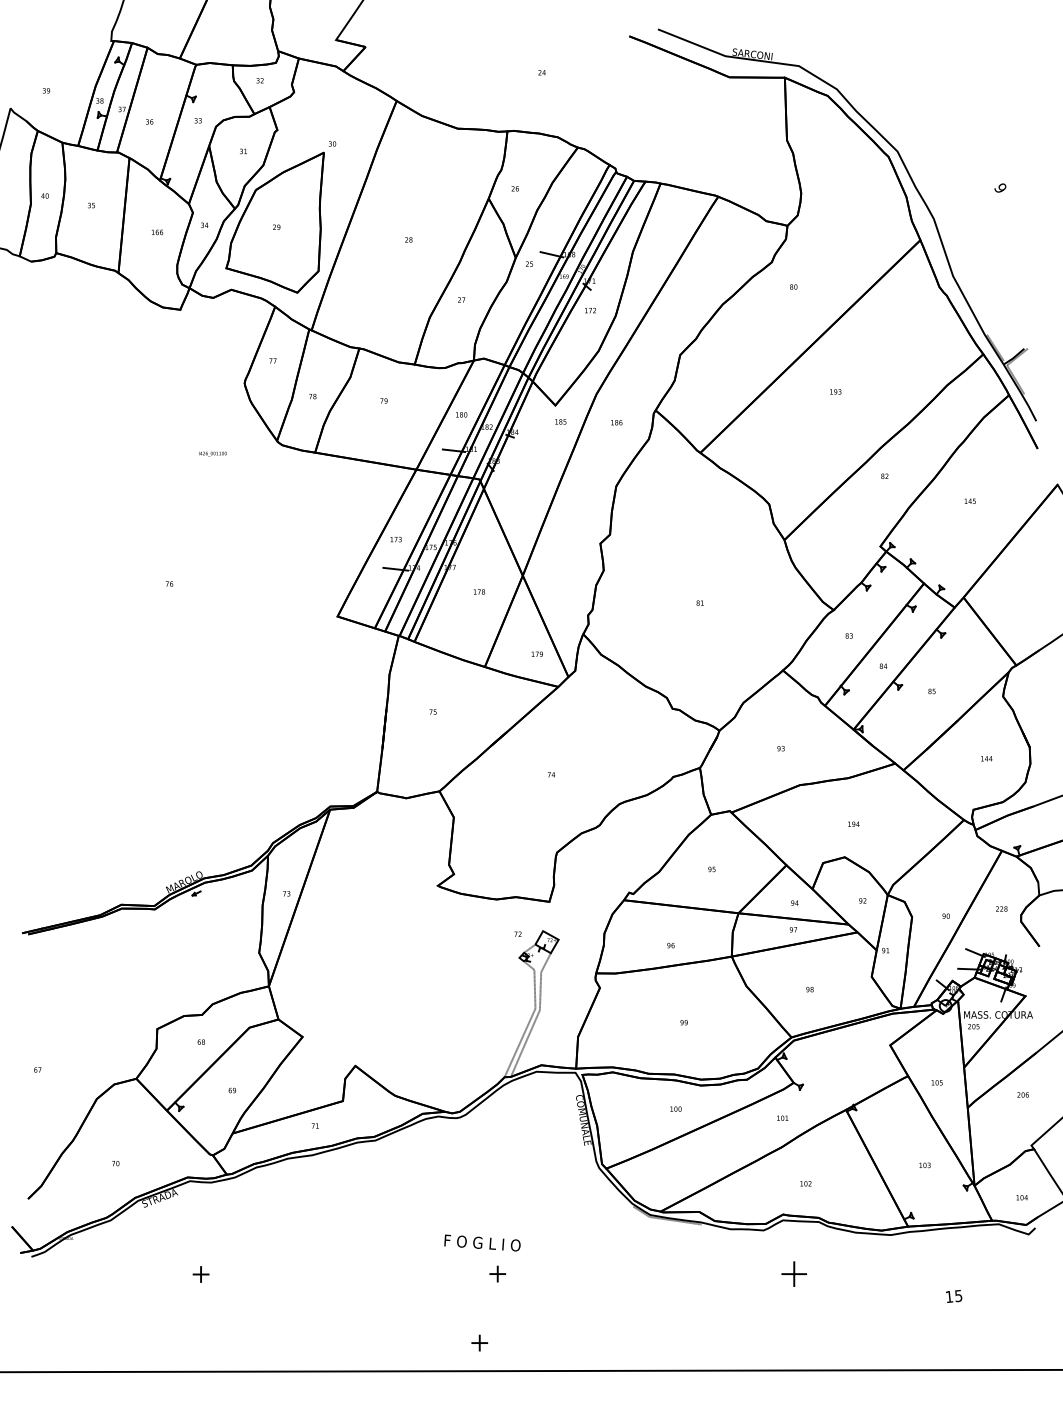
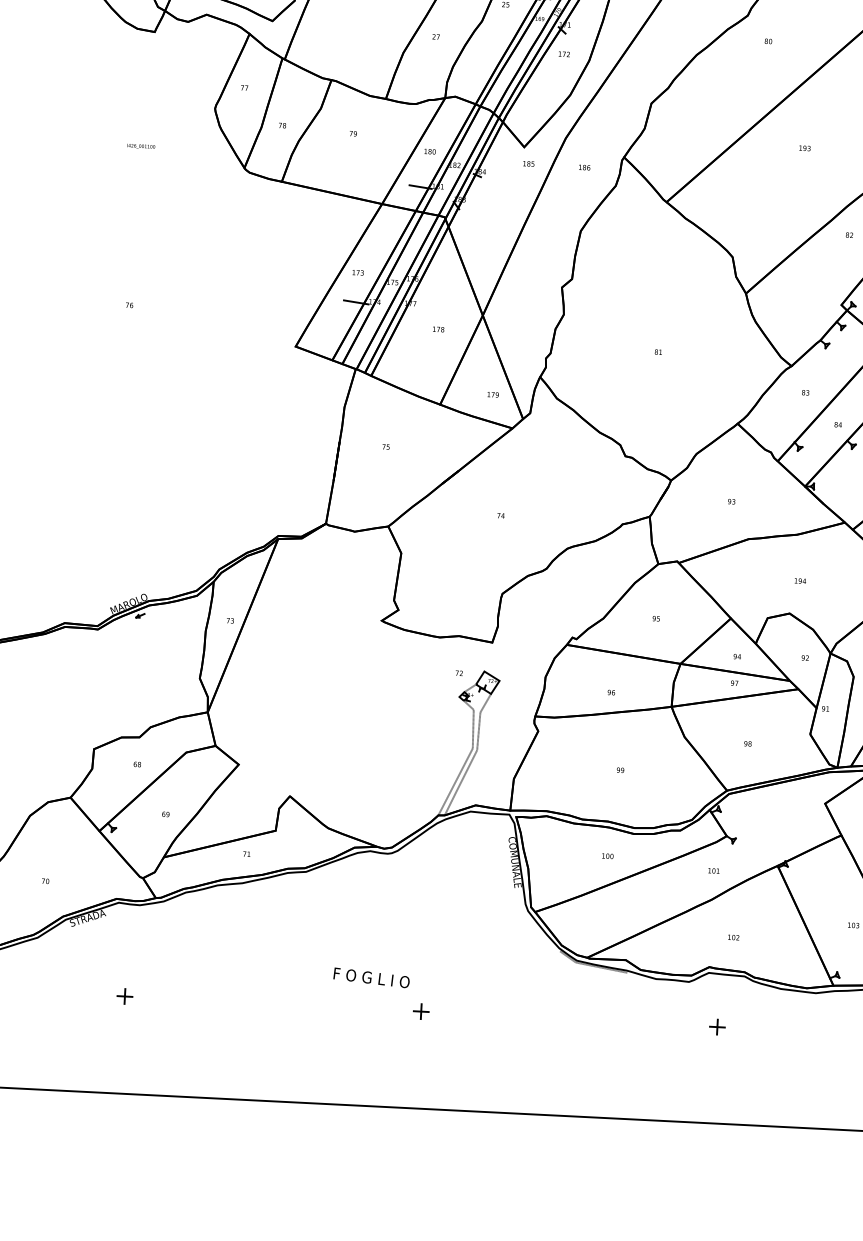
text: (212, 453) -> (140, 146), moved
text: (482, 1242) -> (371, 977), moved
part: (794, 1273) -> (717, 1026), size x0.62
part: (479, 1342) -> (399, 1078), removed

